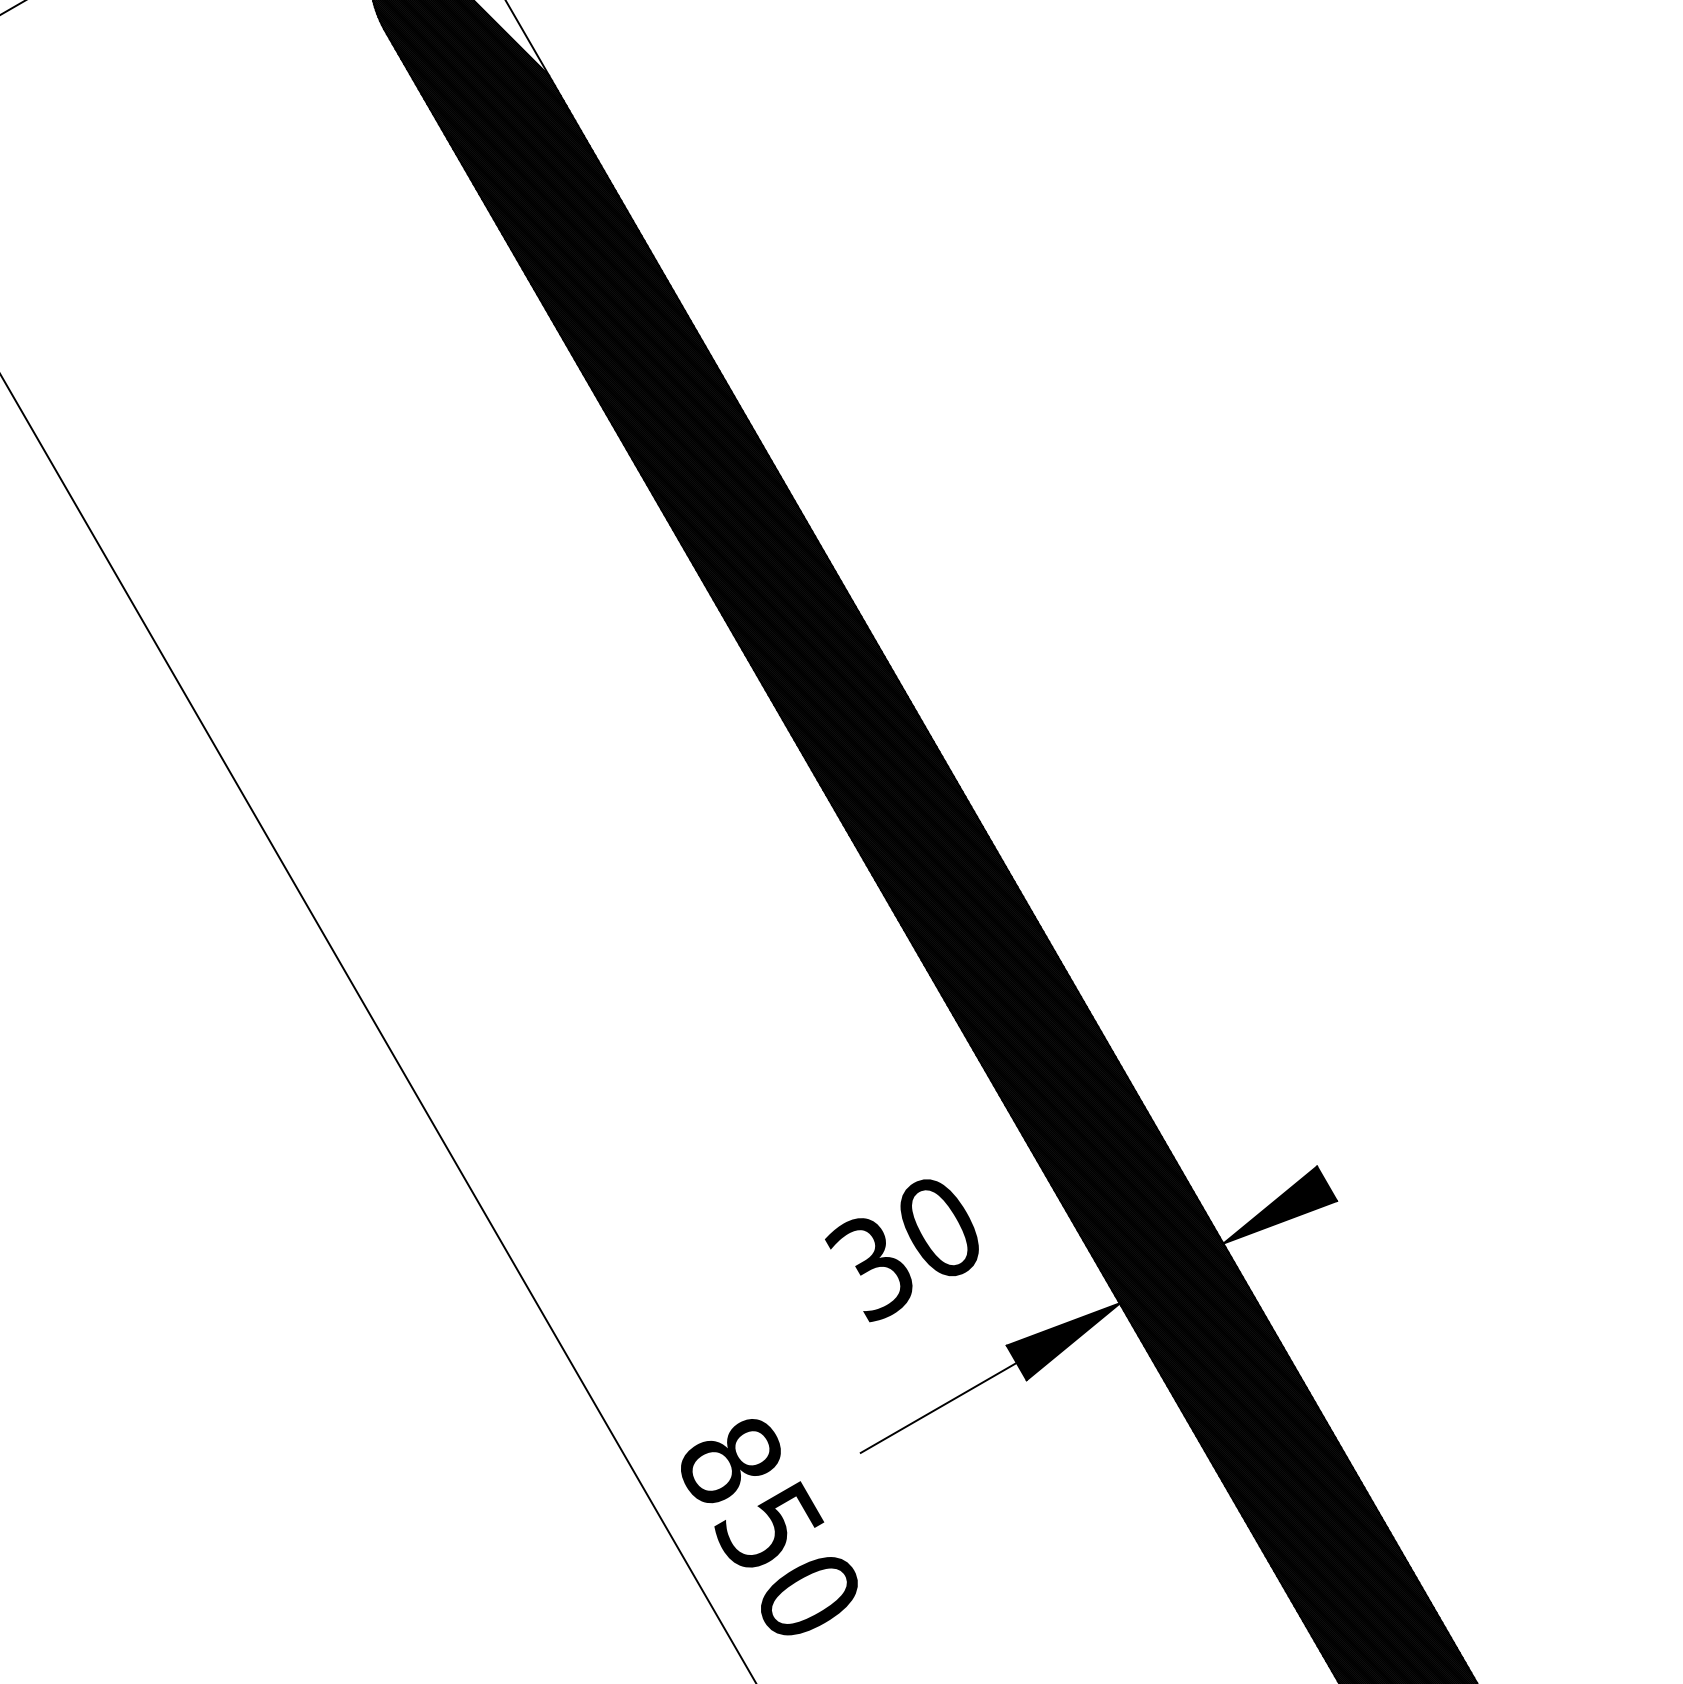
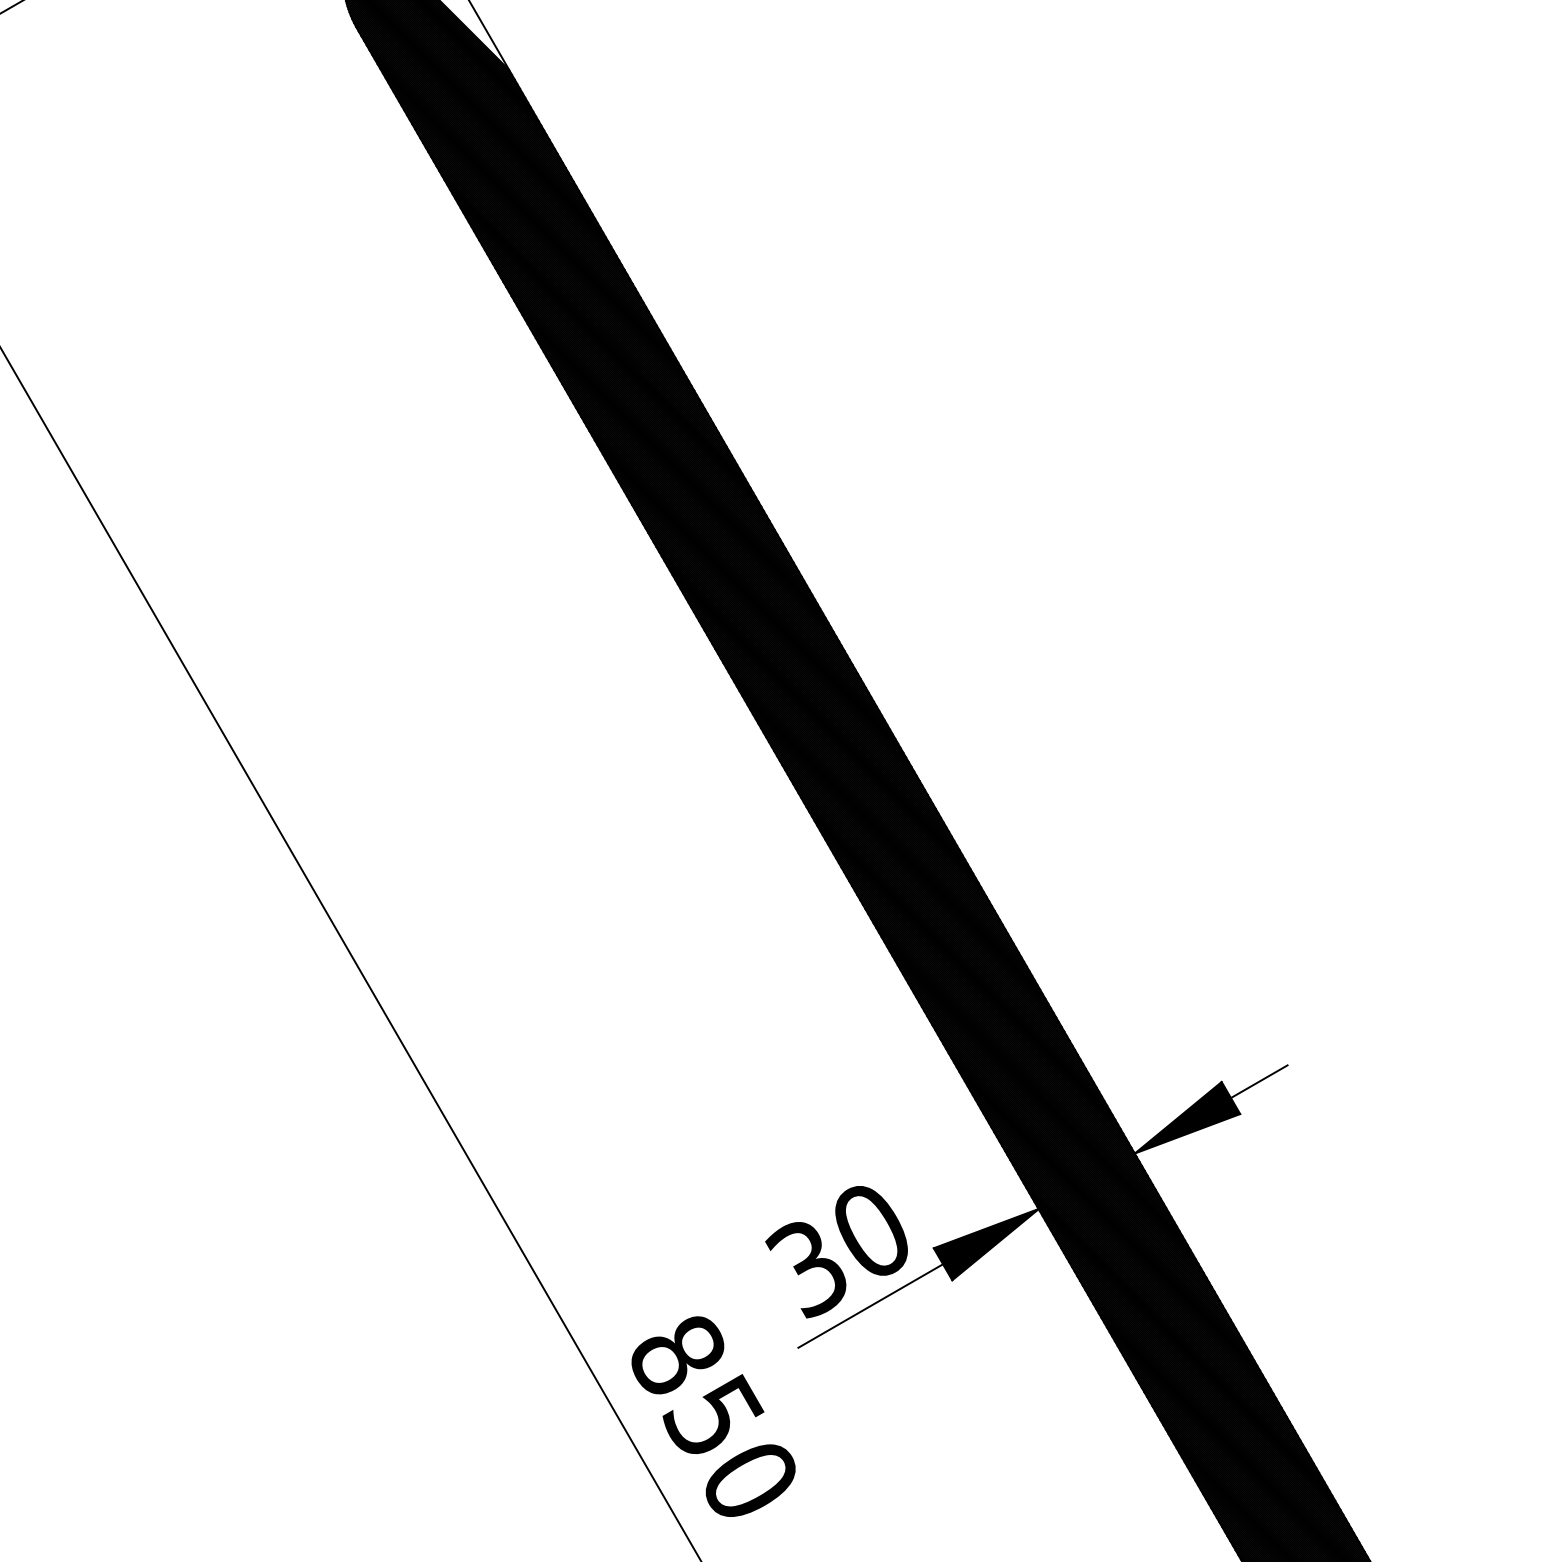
line: (1356, 1165) -> (1258, 1081), added
text: (901, 1251) -> (836, 1252), moved

